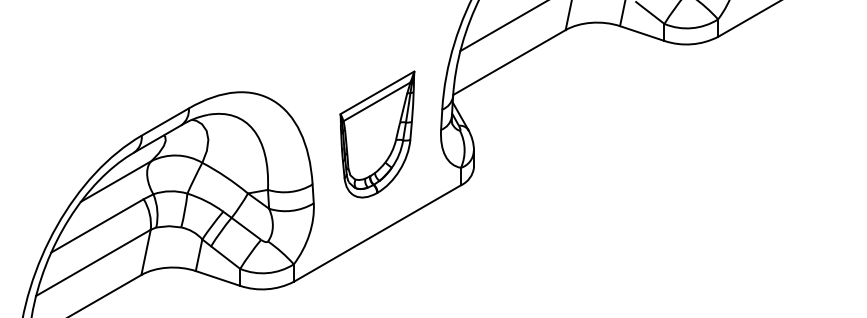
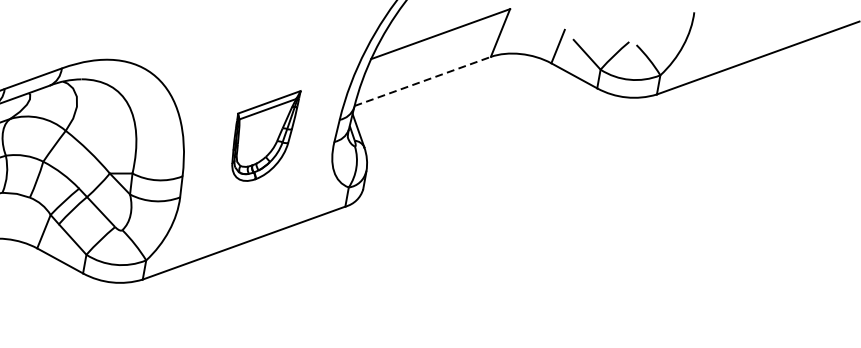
line: (509, 62) -> (422, 81), solid -> dashed
part: (377, 134) -> (263, 134), size x0.7

